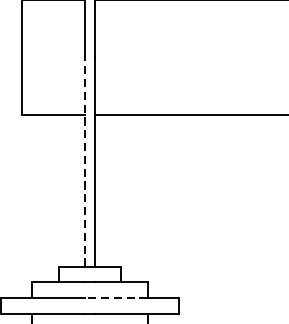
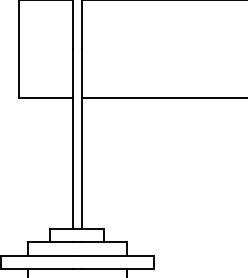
line: (84, 161) -> (72, 138), dashed -> solid
line: (115, 297) -> (99, 255), dashed -> solid

